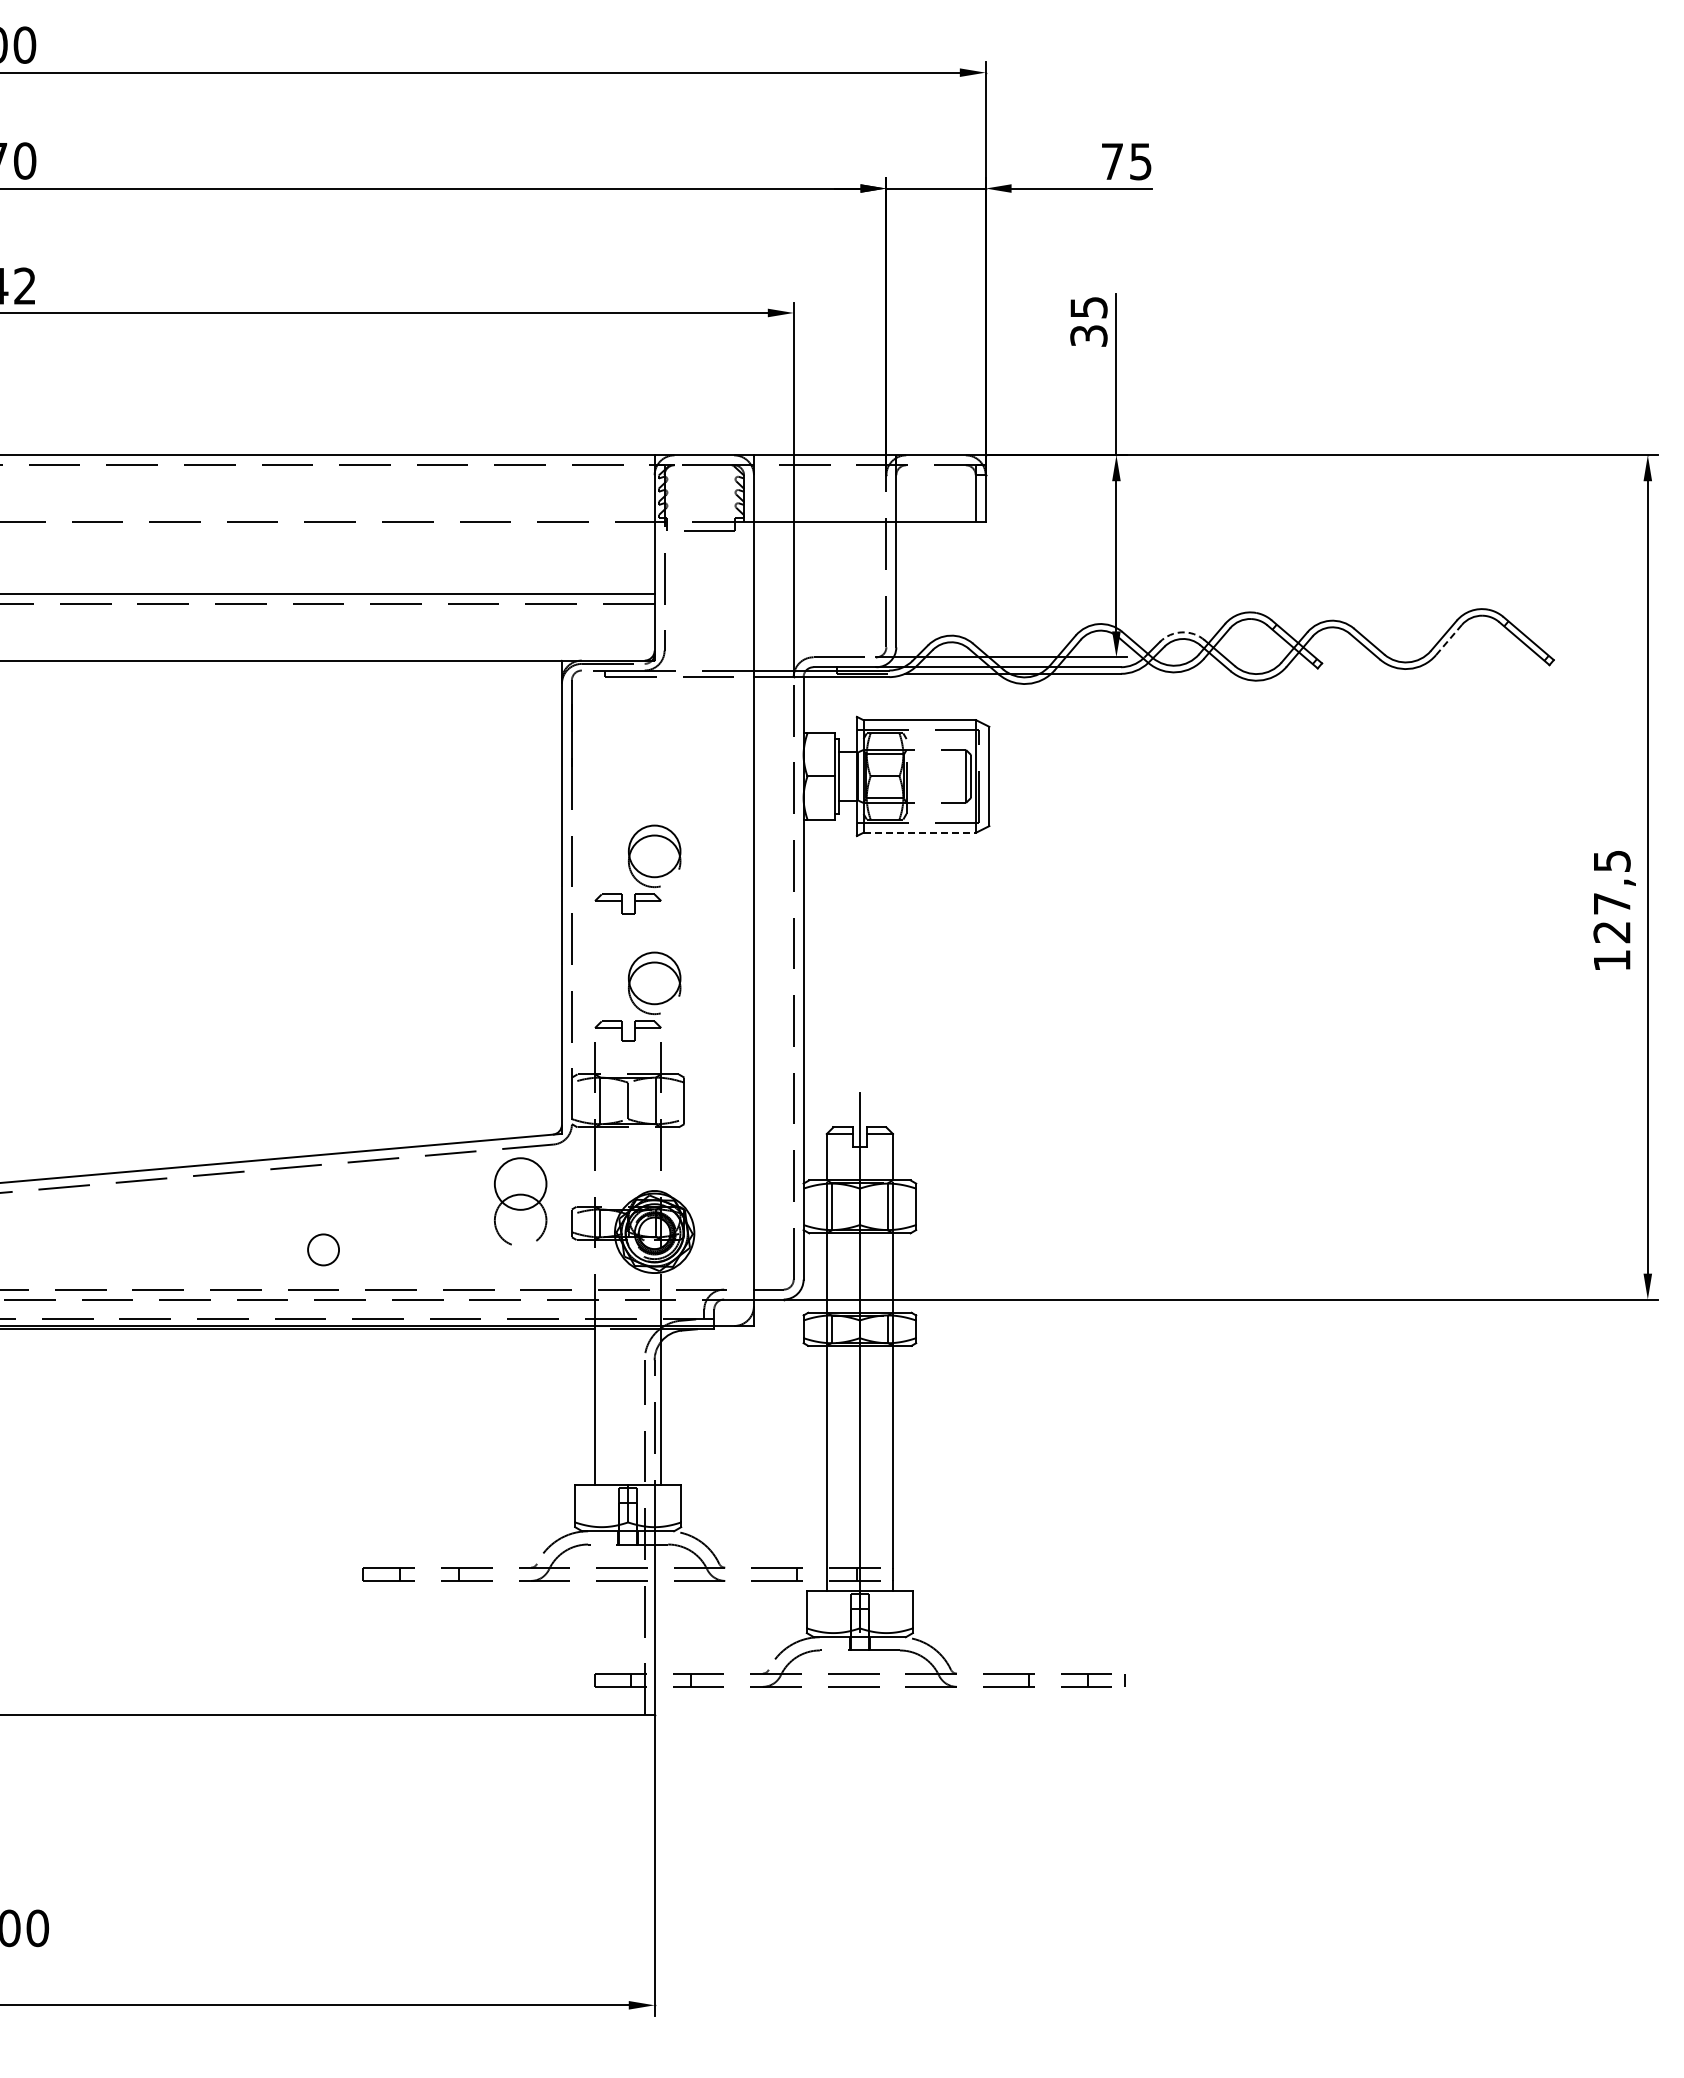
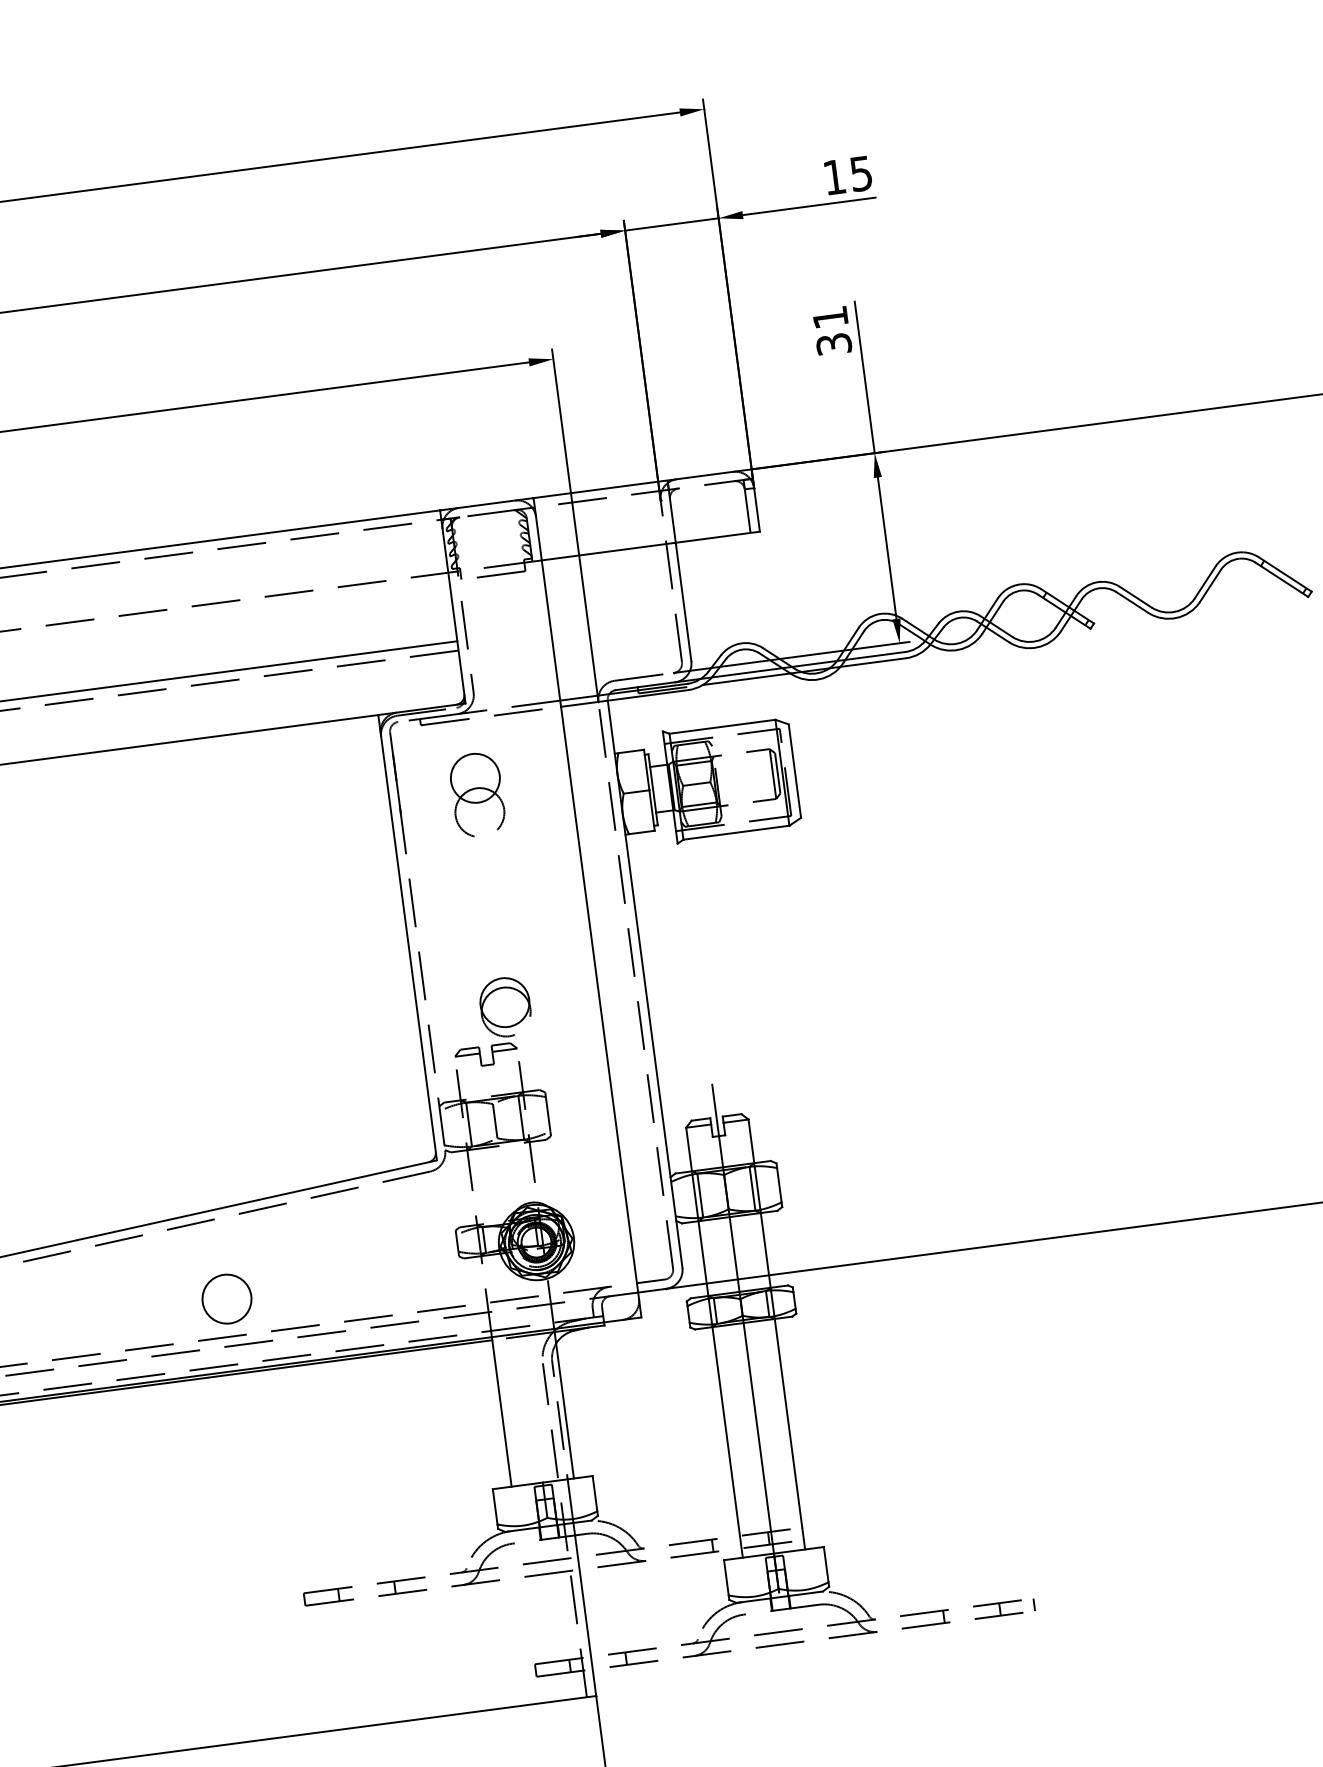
text: (1112, 161) -> (834, 177), 75 -> 15
text: (1088, 307) -> (830, 317), 35 -> 31
arc: (1181, 632) -> (957, 611), dashed -> solid
line: (1448, 640) -> (1210, 586), dashed -> solid
line: (920, 832) -> (737, 832), dashed -> solid
part: (637, 869) -> (475, 902), removed
part: (520, 1201) -> (477, 794), moved
circle: (323, 1249) -> (226, 1298), size x1.67

